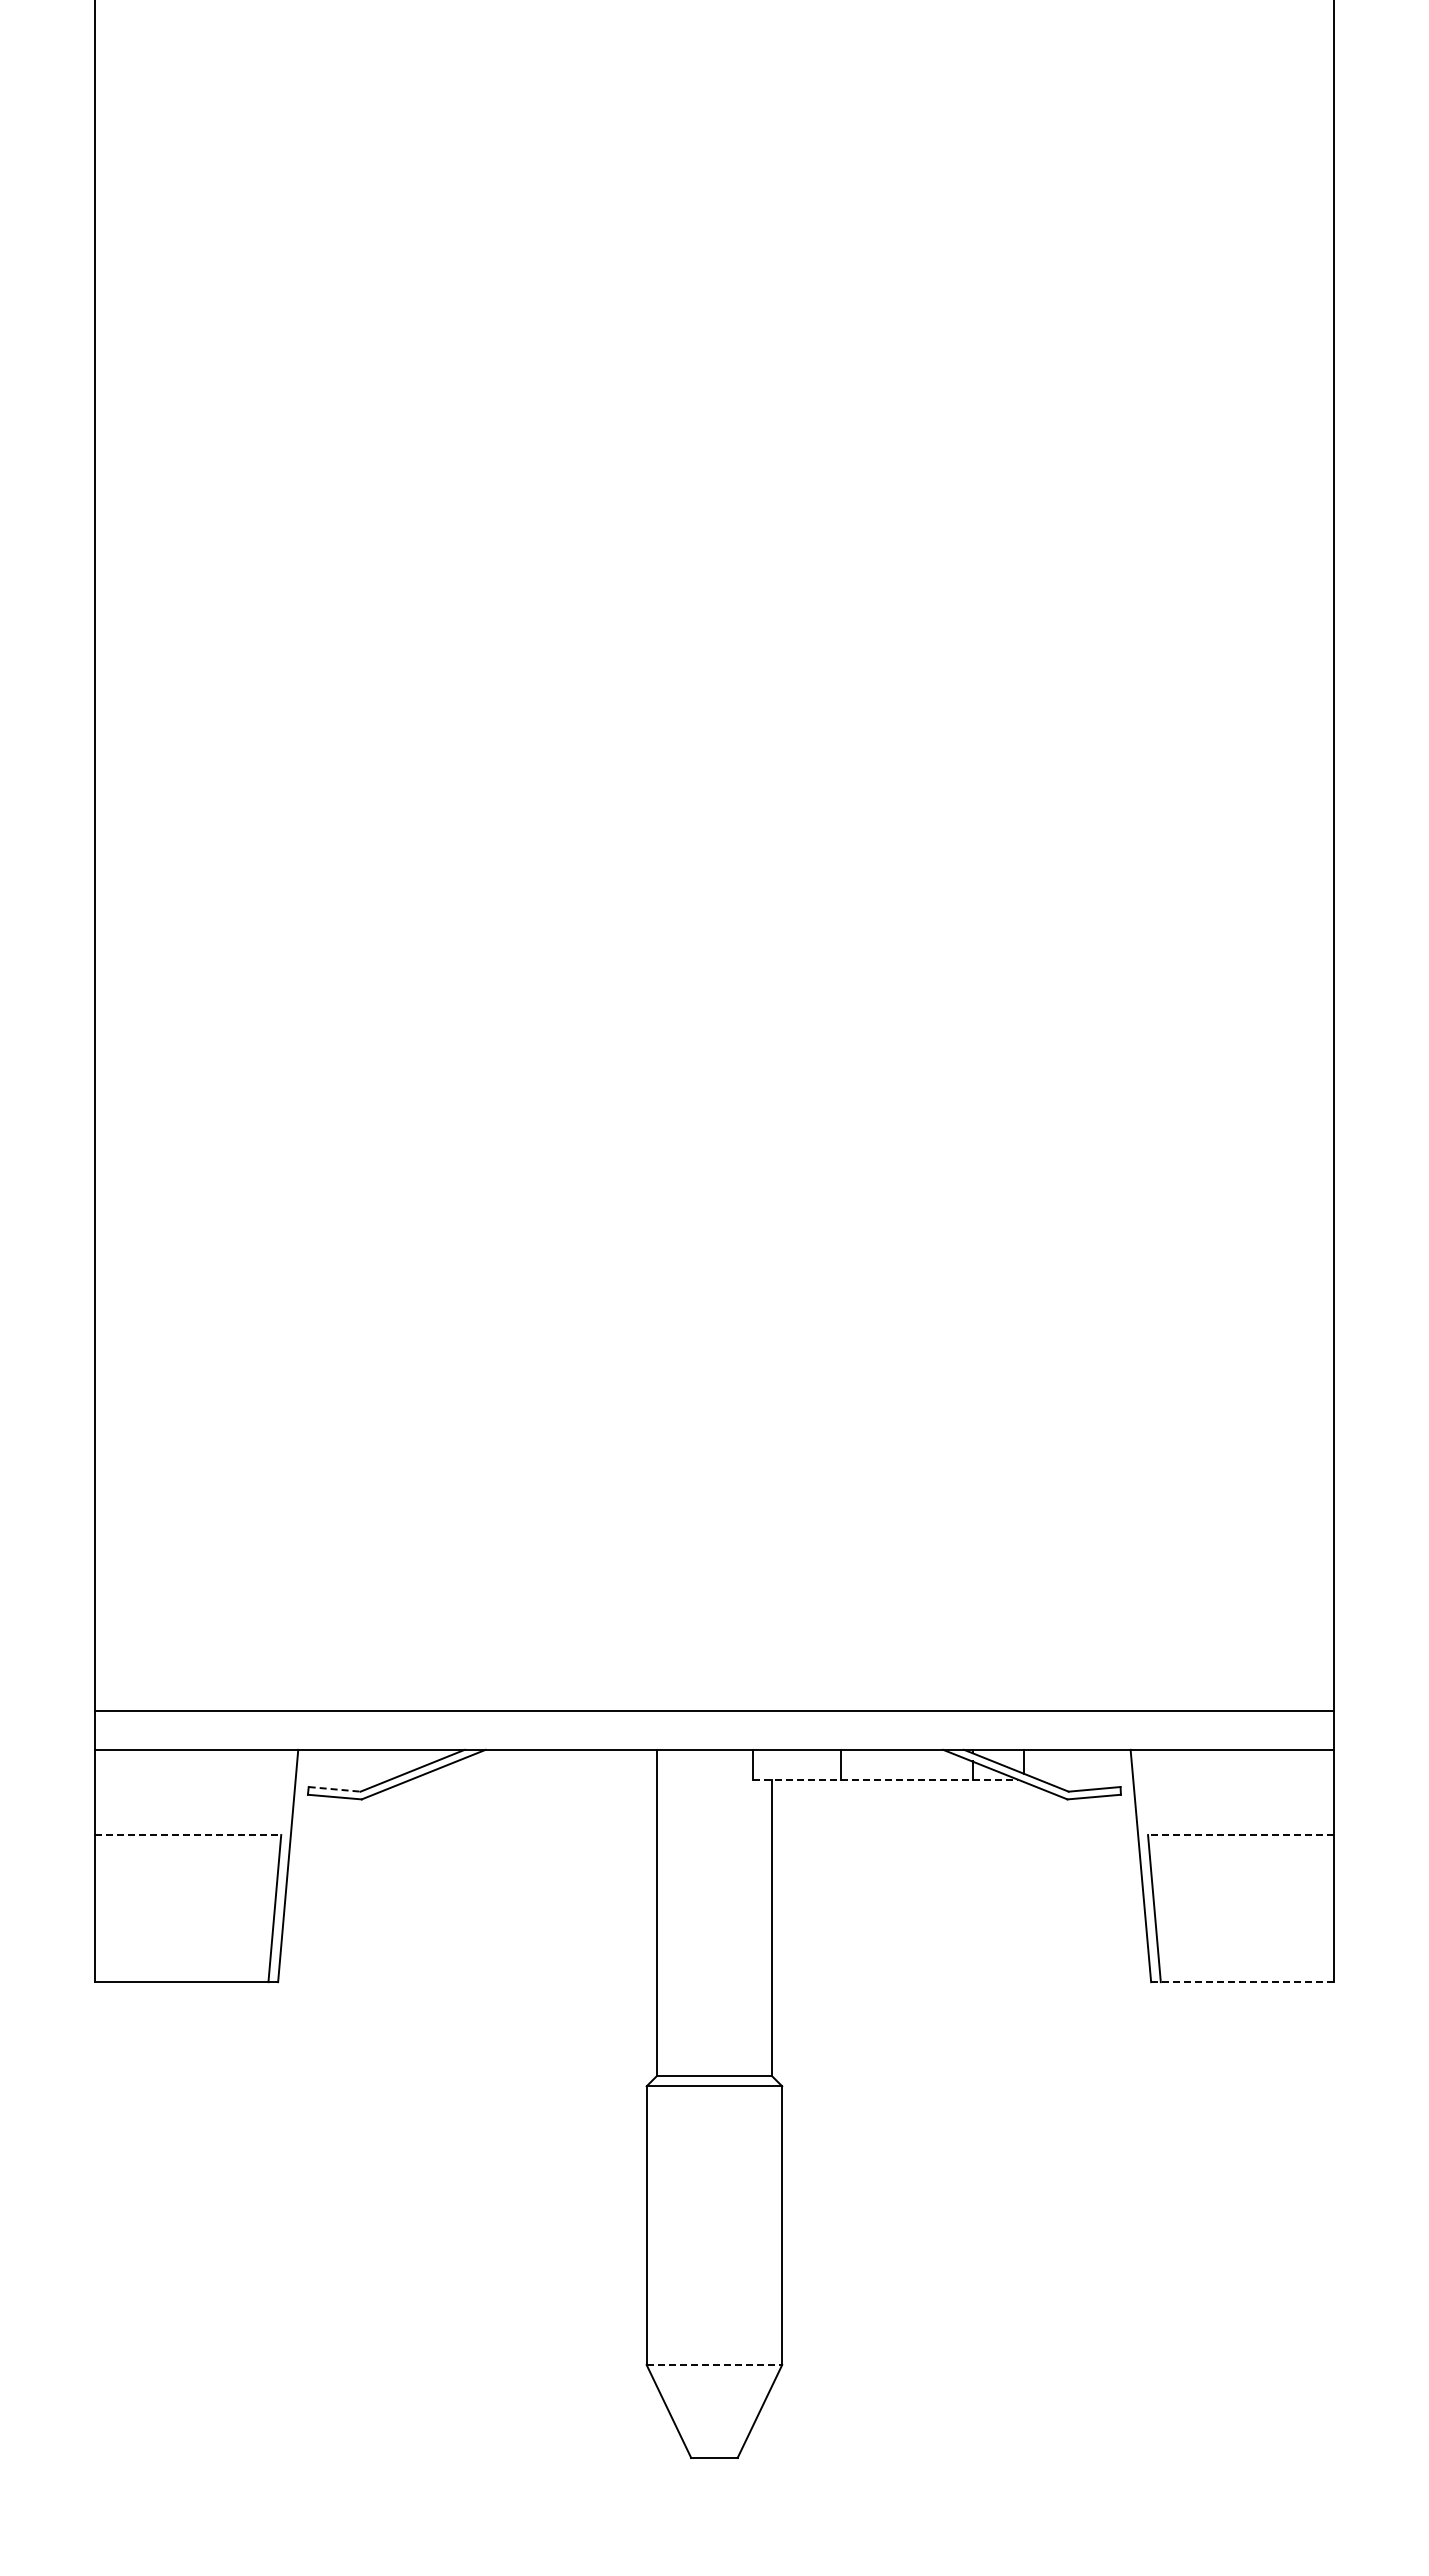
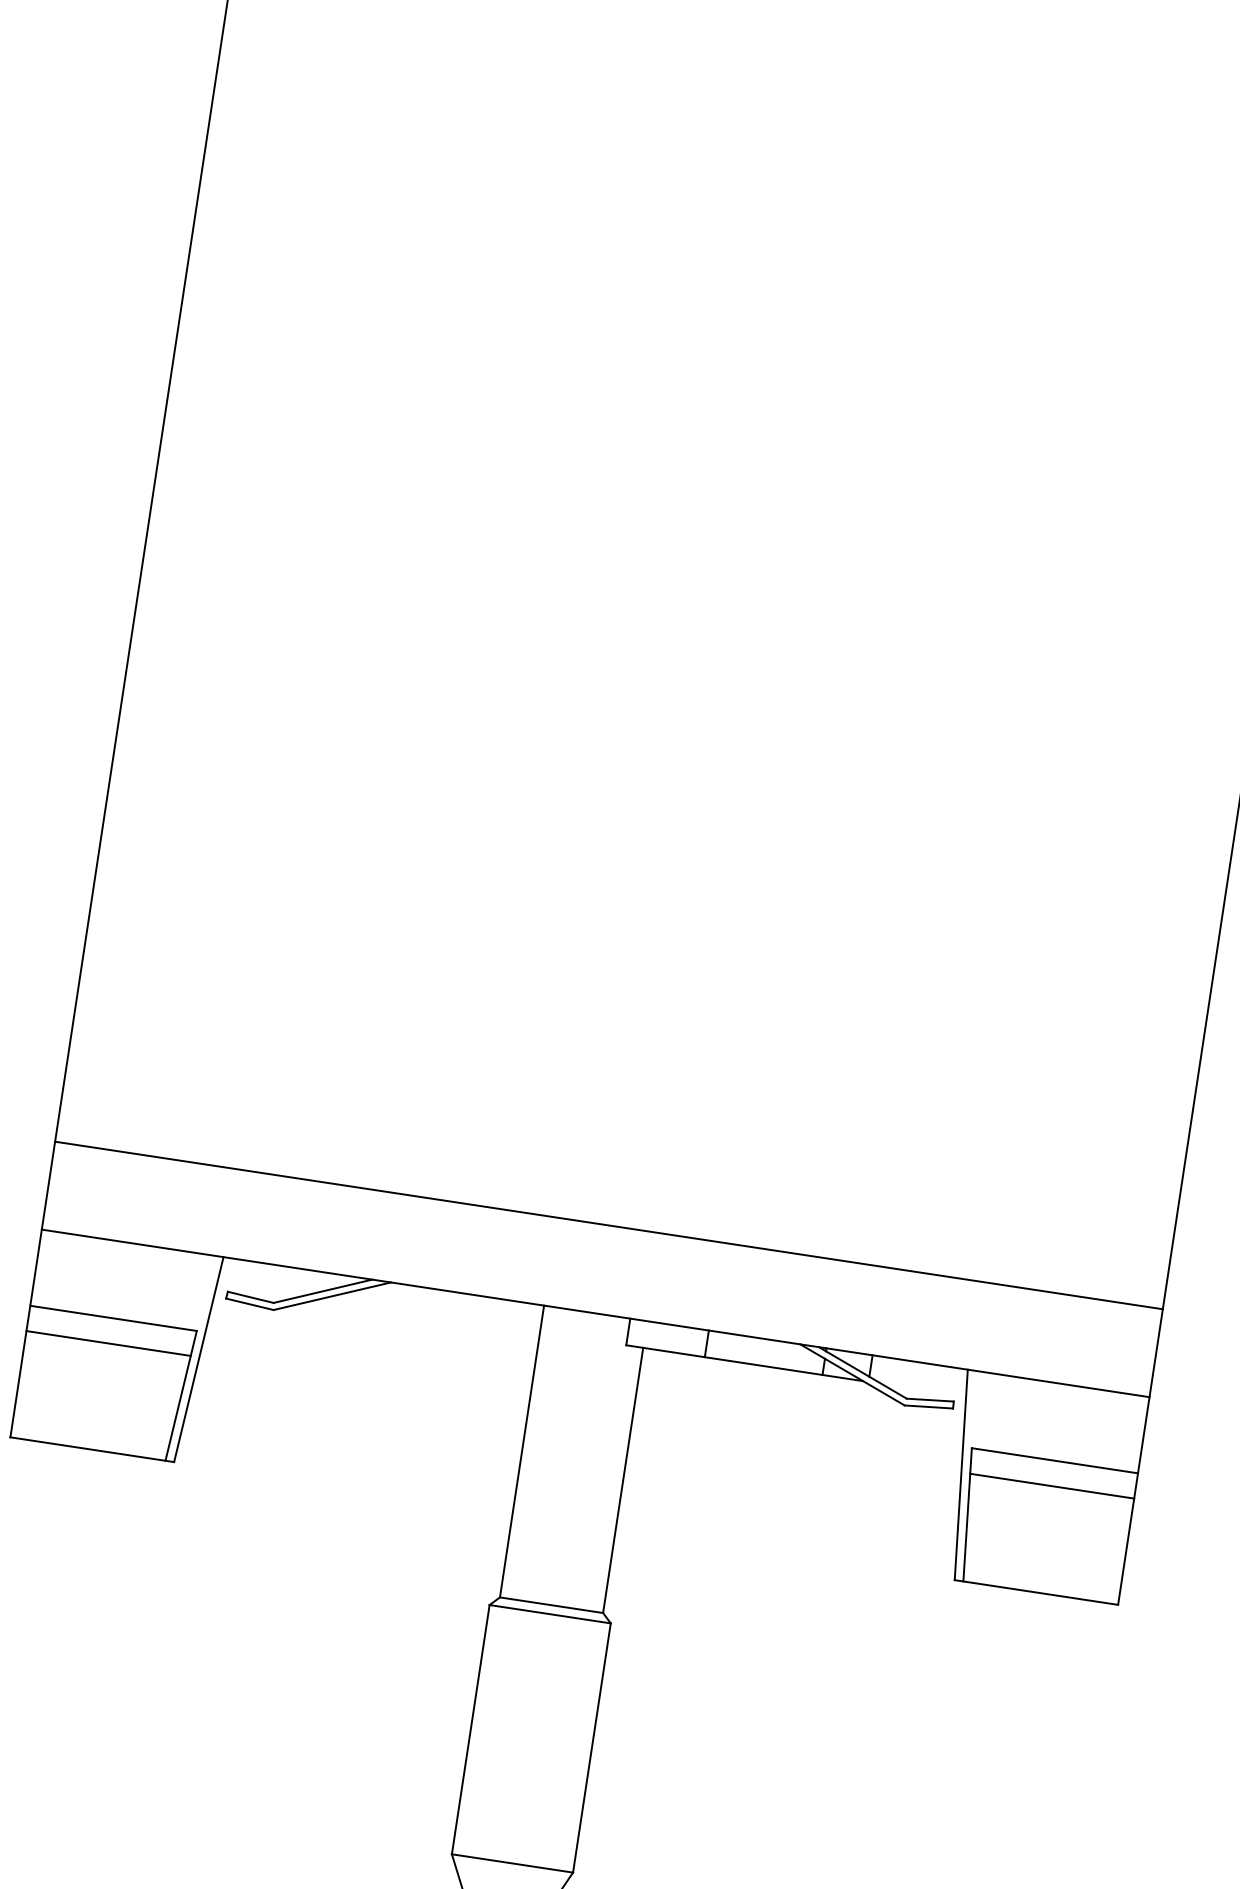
line: (714, 1710) -> (609, 1225), moved
line: (886, 1779) -> (745, 1363), dashed -> solid
line: (335, 1789) -> (251, 1297), dashed -> solid
line: (188, 1835) -> (113, 1318), dashed -> solid
line: (1240, 1835) -> (1054, 1461), dashed -> solid
line: (186, 1863) -> (108, 1343), added
line: (1241, 1863) -> (1051, 1486), added
line: (1243, 1982) -> (1037, 1592), dashed -> solid
line: (714, 2365) -> (512, 1863), dashed -> solid

